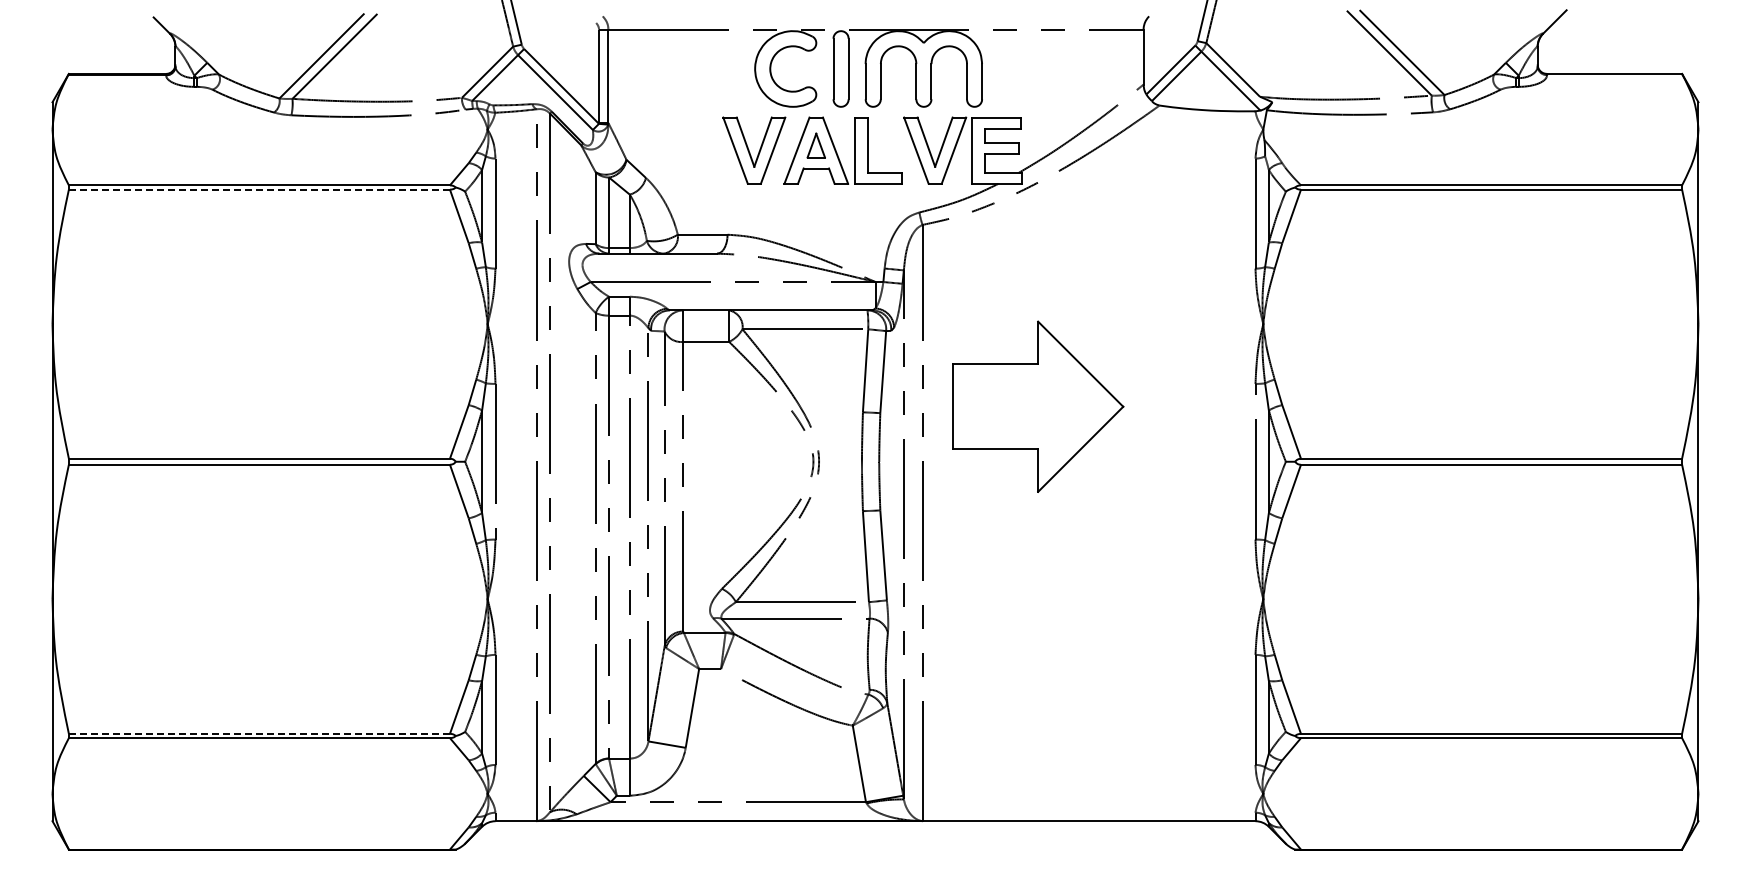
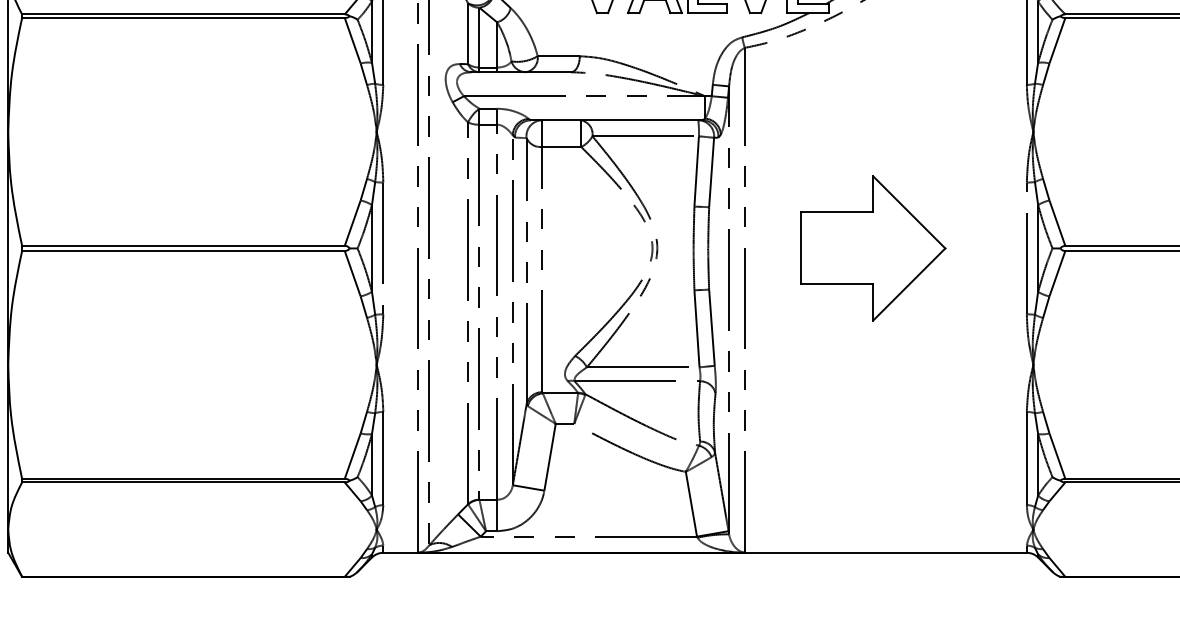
line: (259, 189) -> (183, 17), dashed -> solid
part: (1038, 406) -> (873, 248), moved
line: (259, 733) -> (183, 478), dashed -> solid

